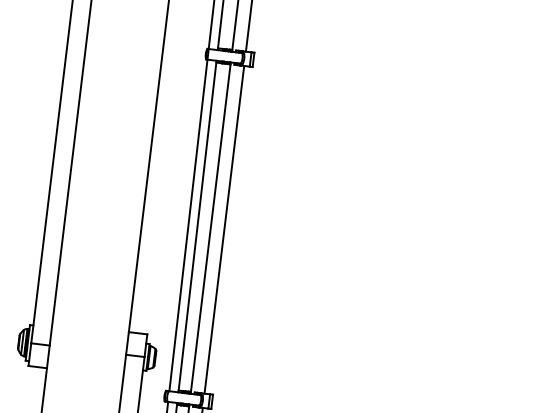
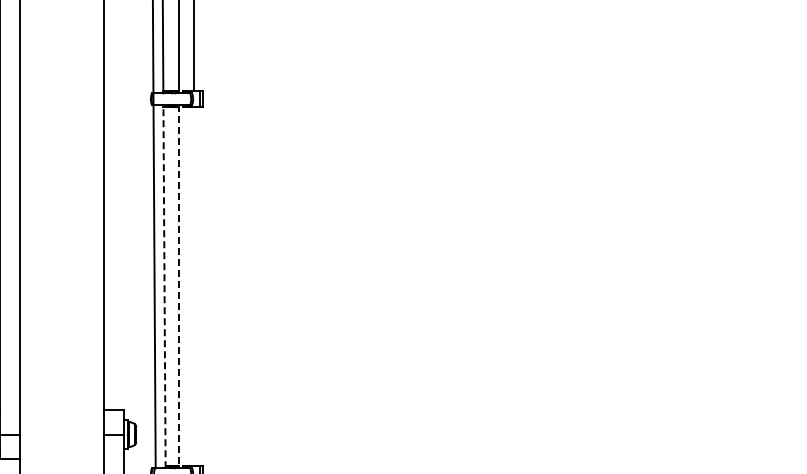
line: (197, 226) -> (164, 286), solid -> dashed
line: (211, 228) -> (179, 286), solid -> dashed
line: (223, 229) -> (193, 286), removed

